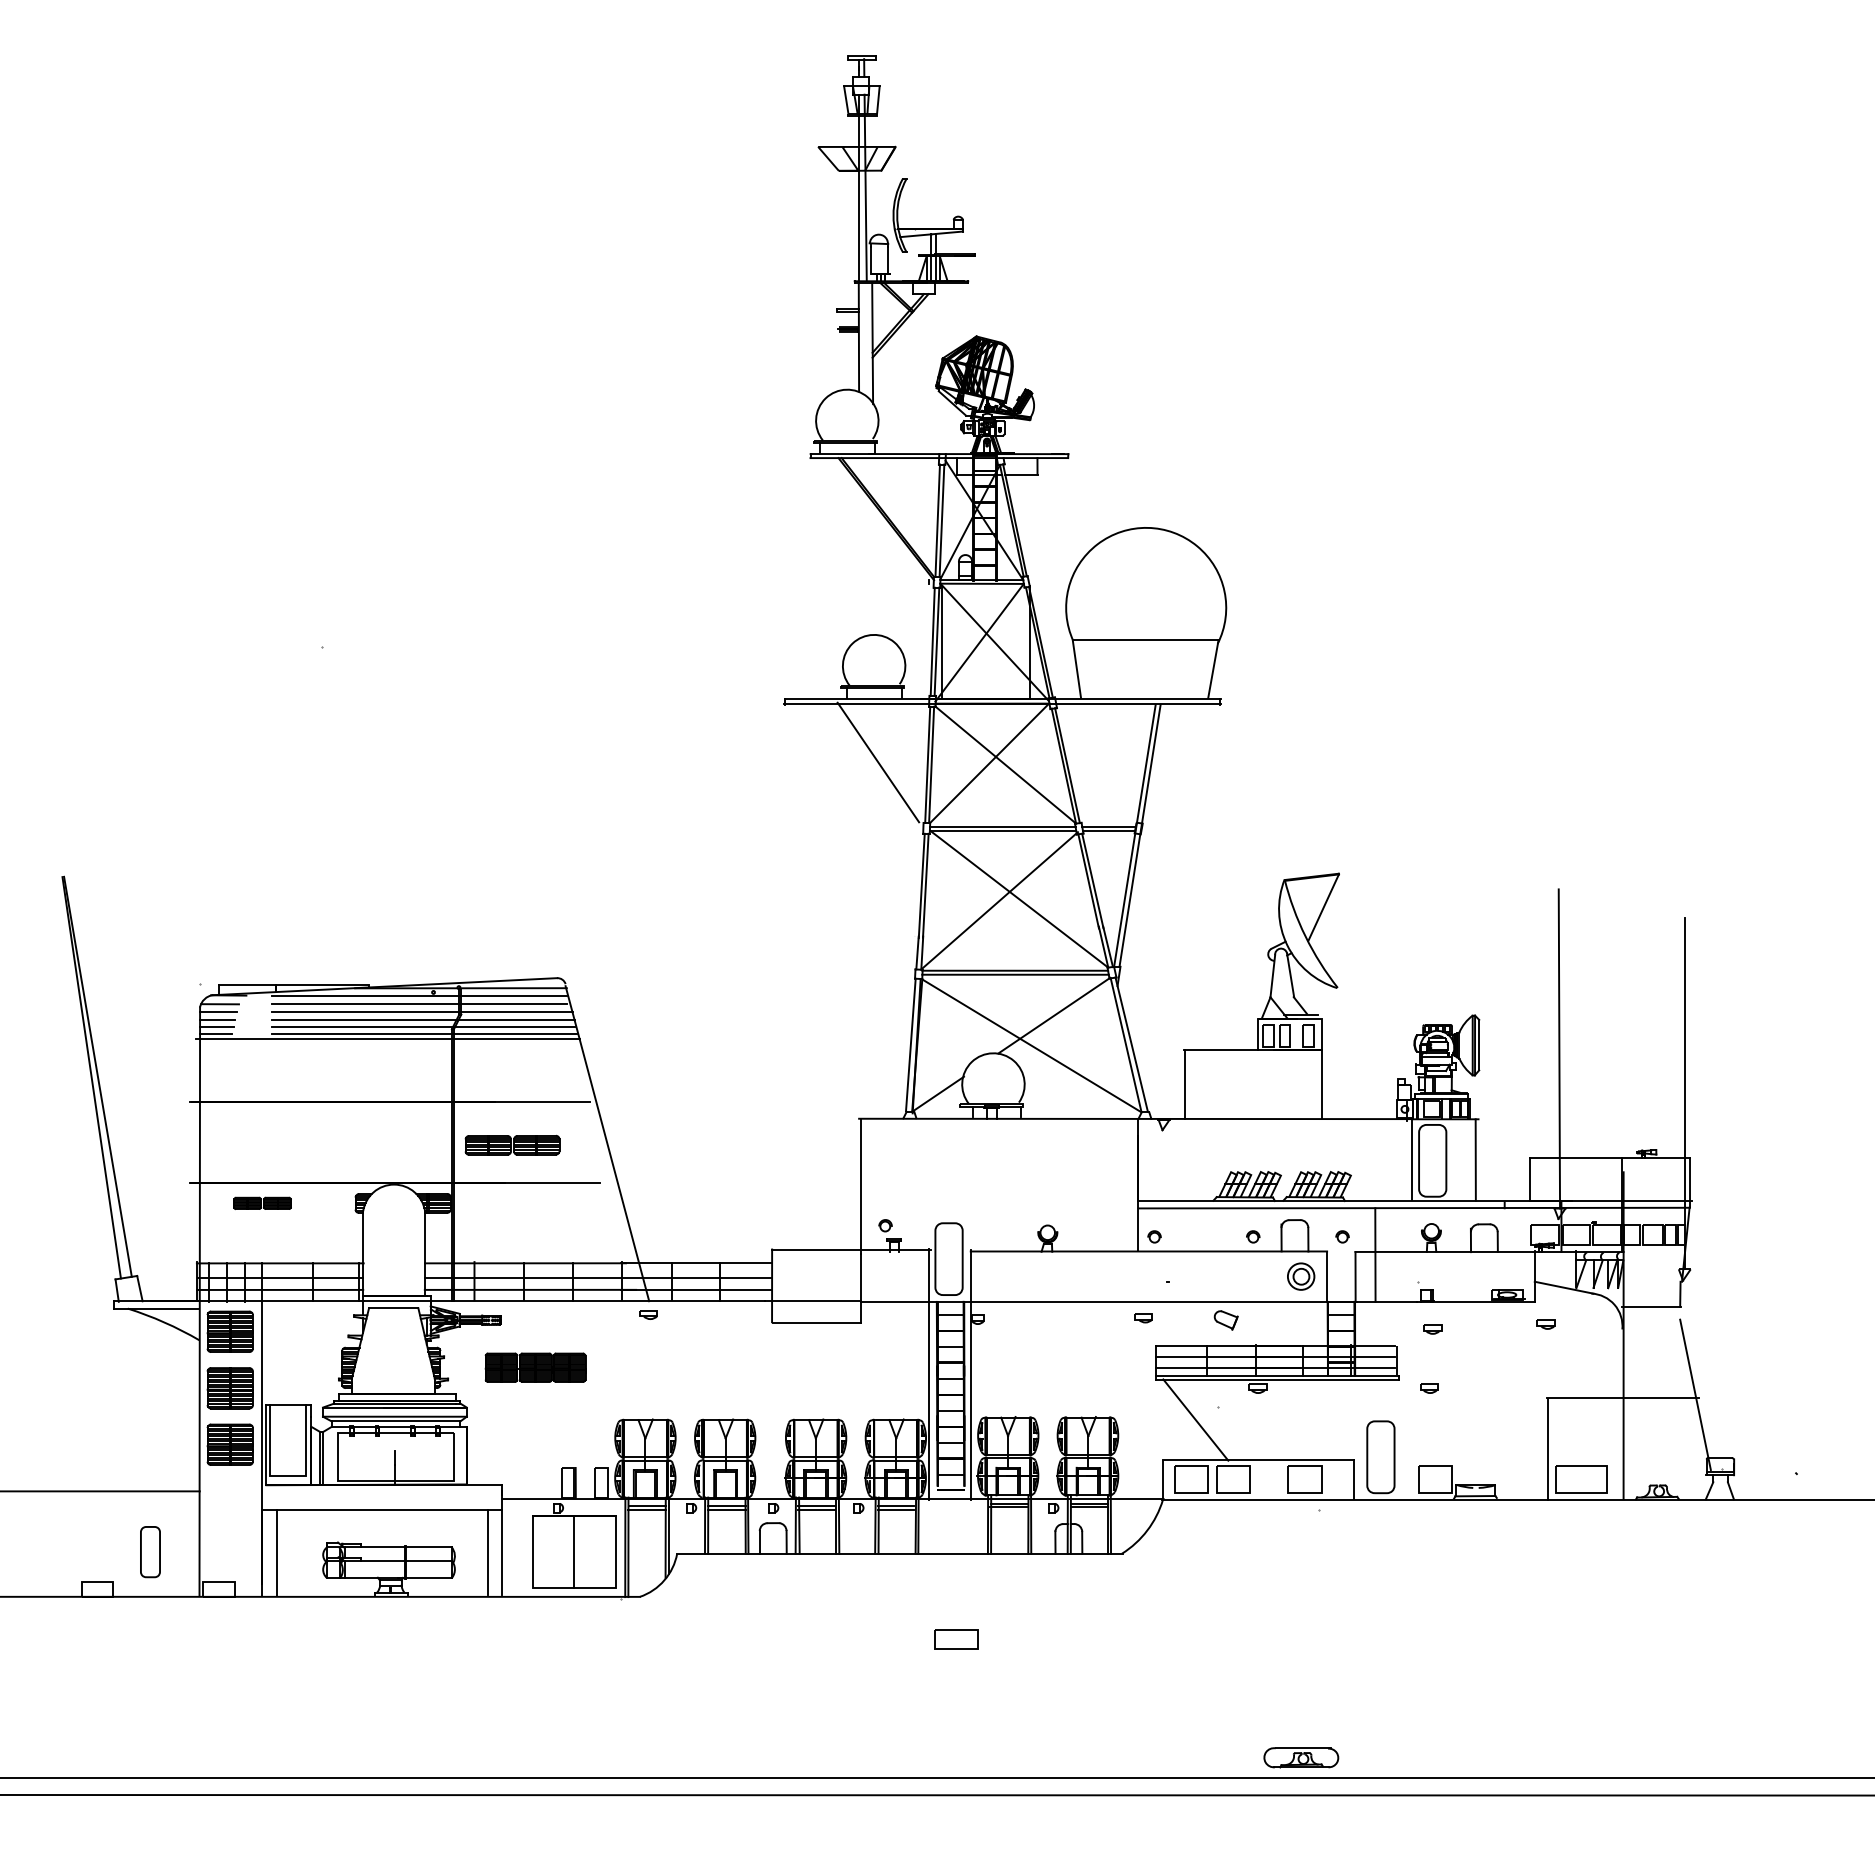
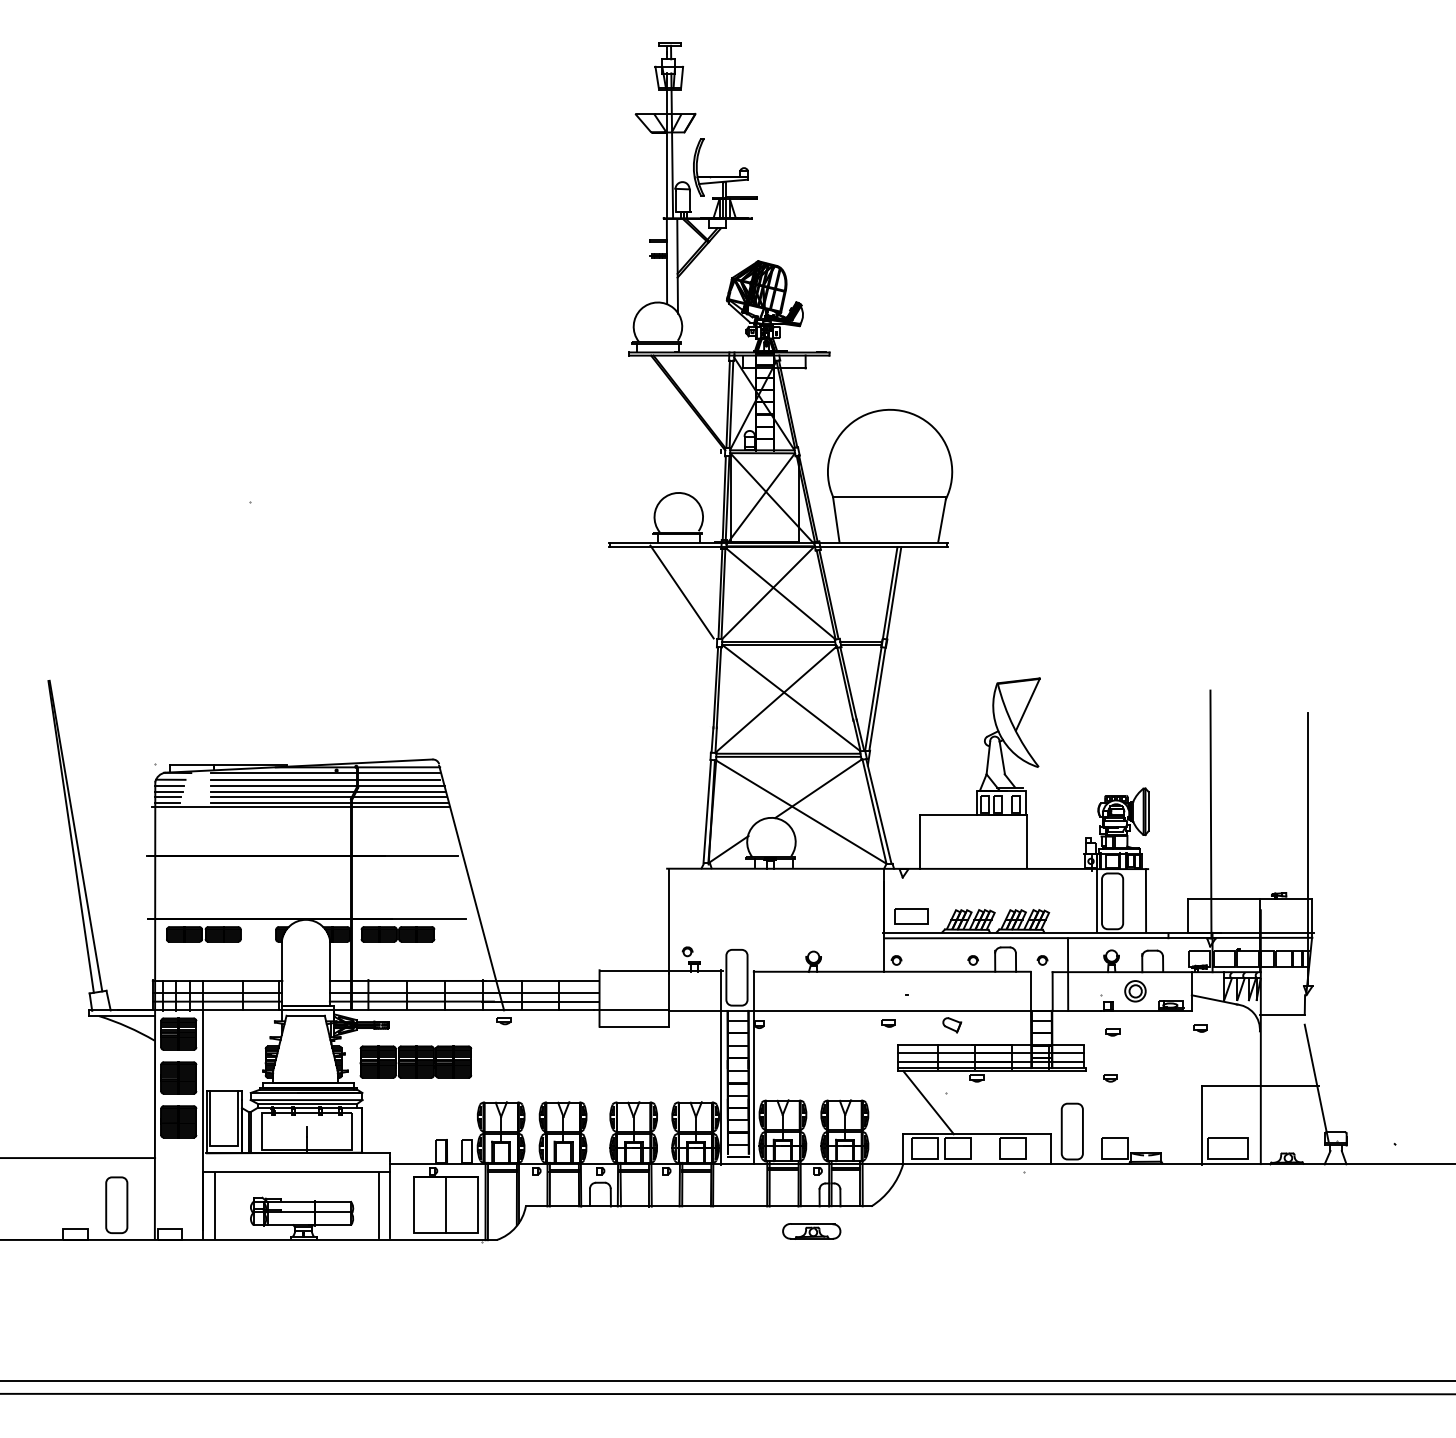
part: (512, 1144) -> (397, 933), moved
part: (262, 1203) -> (203, 934), size x1.67
part: (1301, 1276) -> (1135, 991), moved
part: (535, 1367) -> (415, 1061), size x1.43
part: (150, 1551) -> (116, 1204), size x1.43
part: (956, 1639) -> (911, 916), moved
part: (1301, 1757) -> (811, 1231), moved

